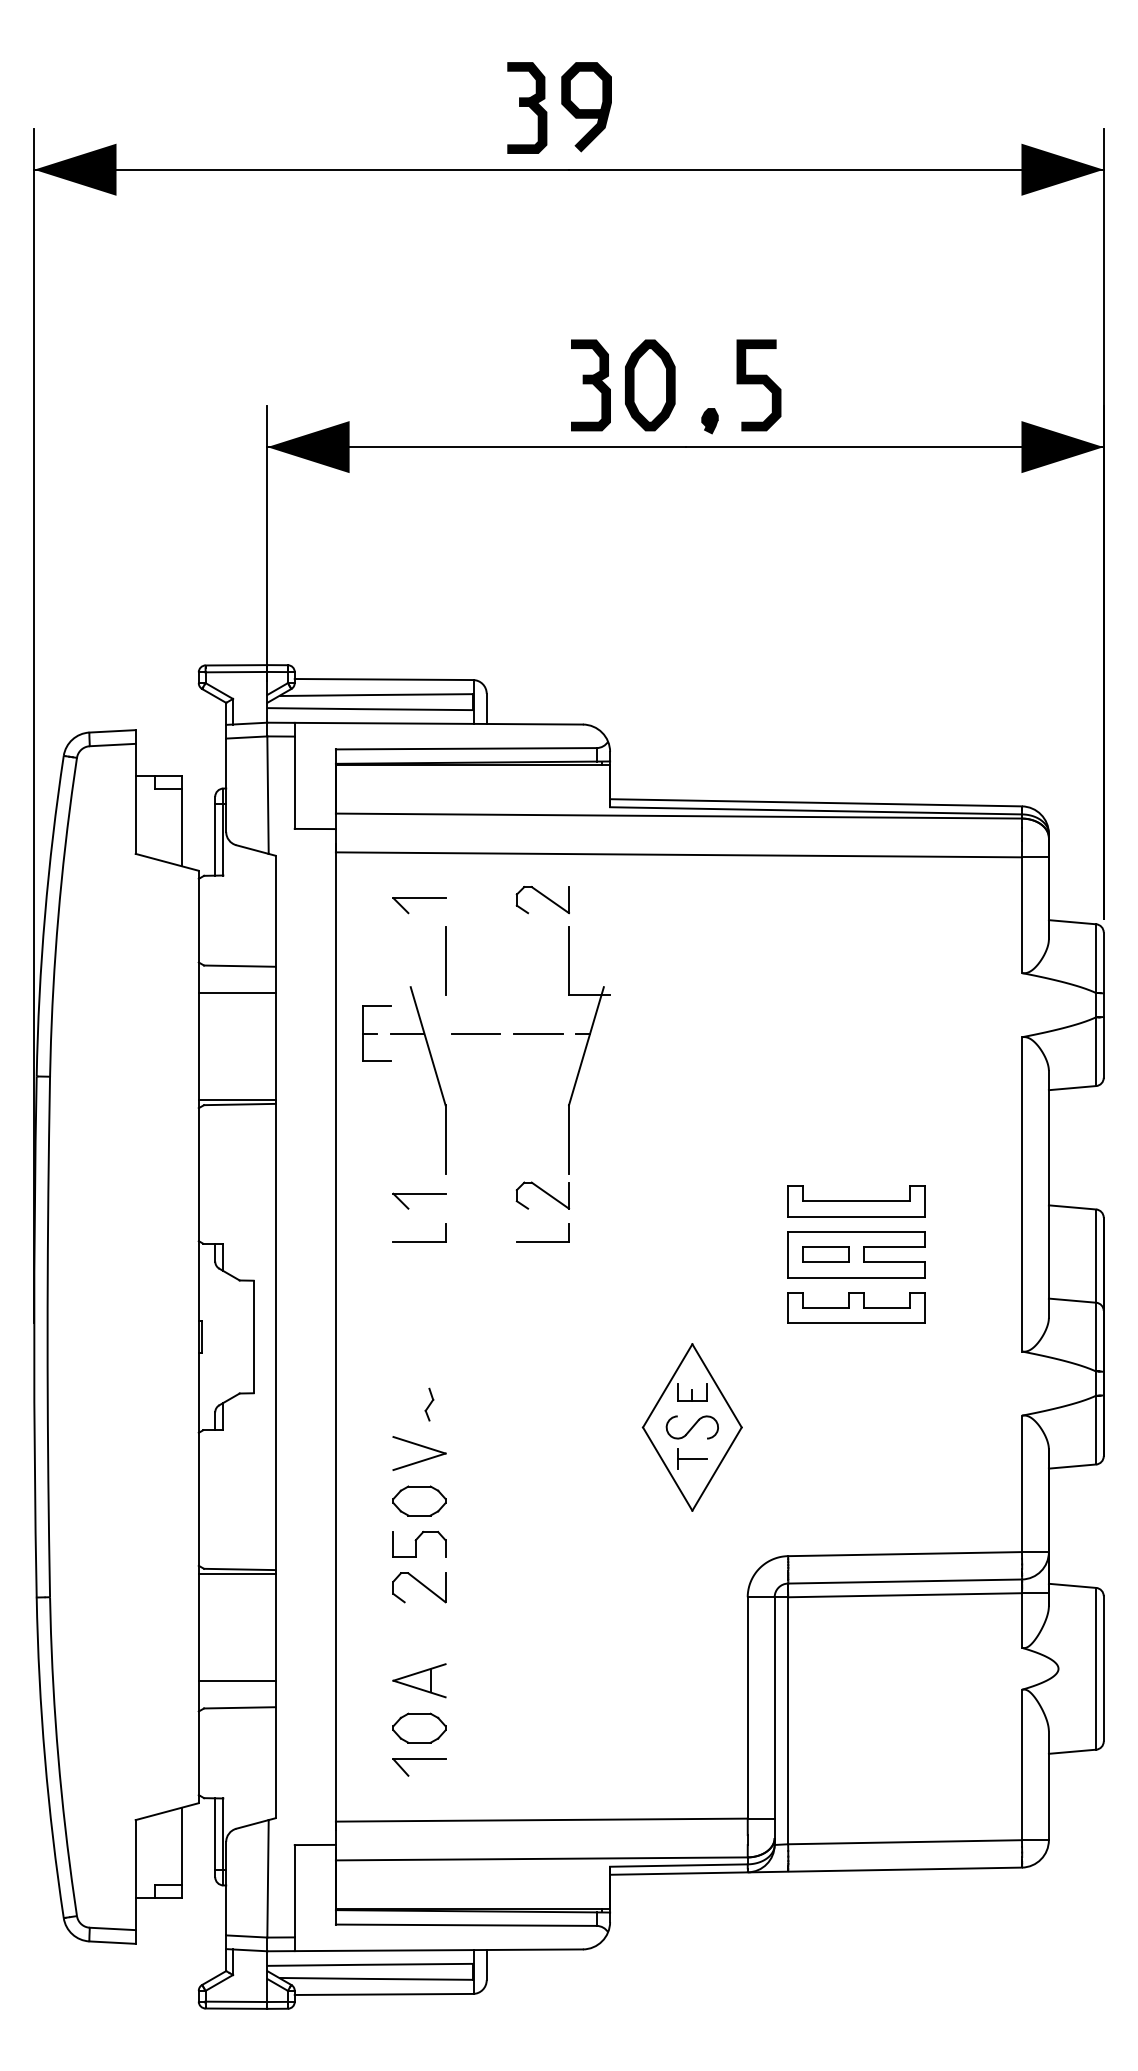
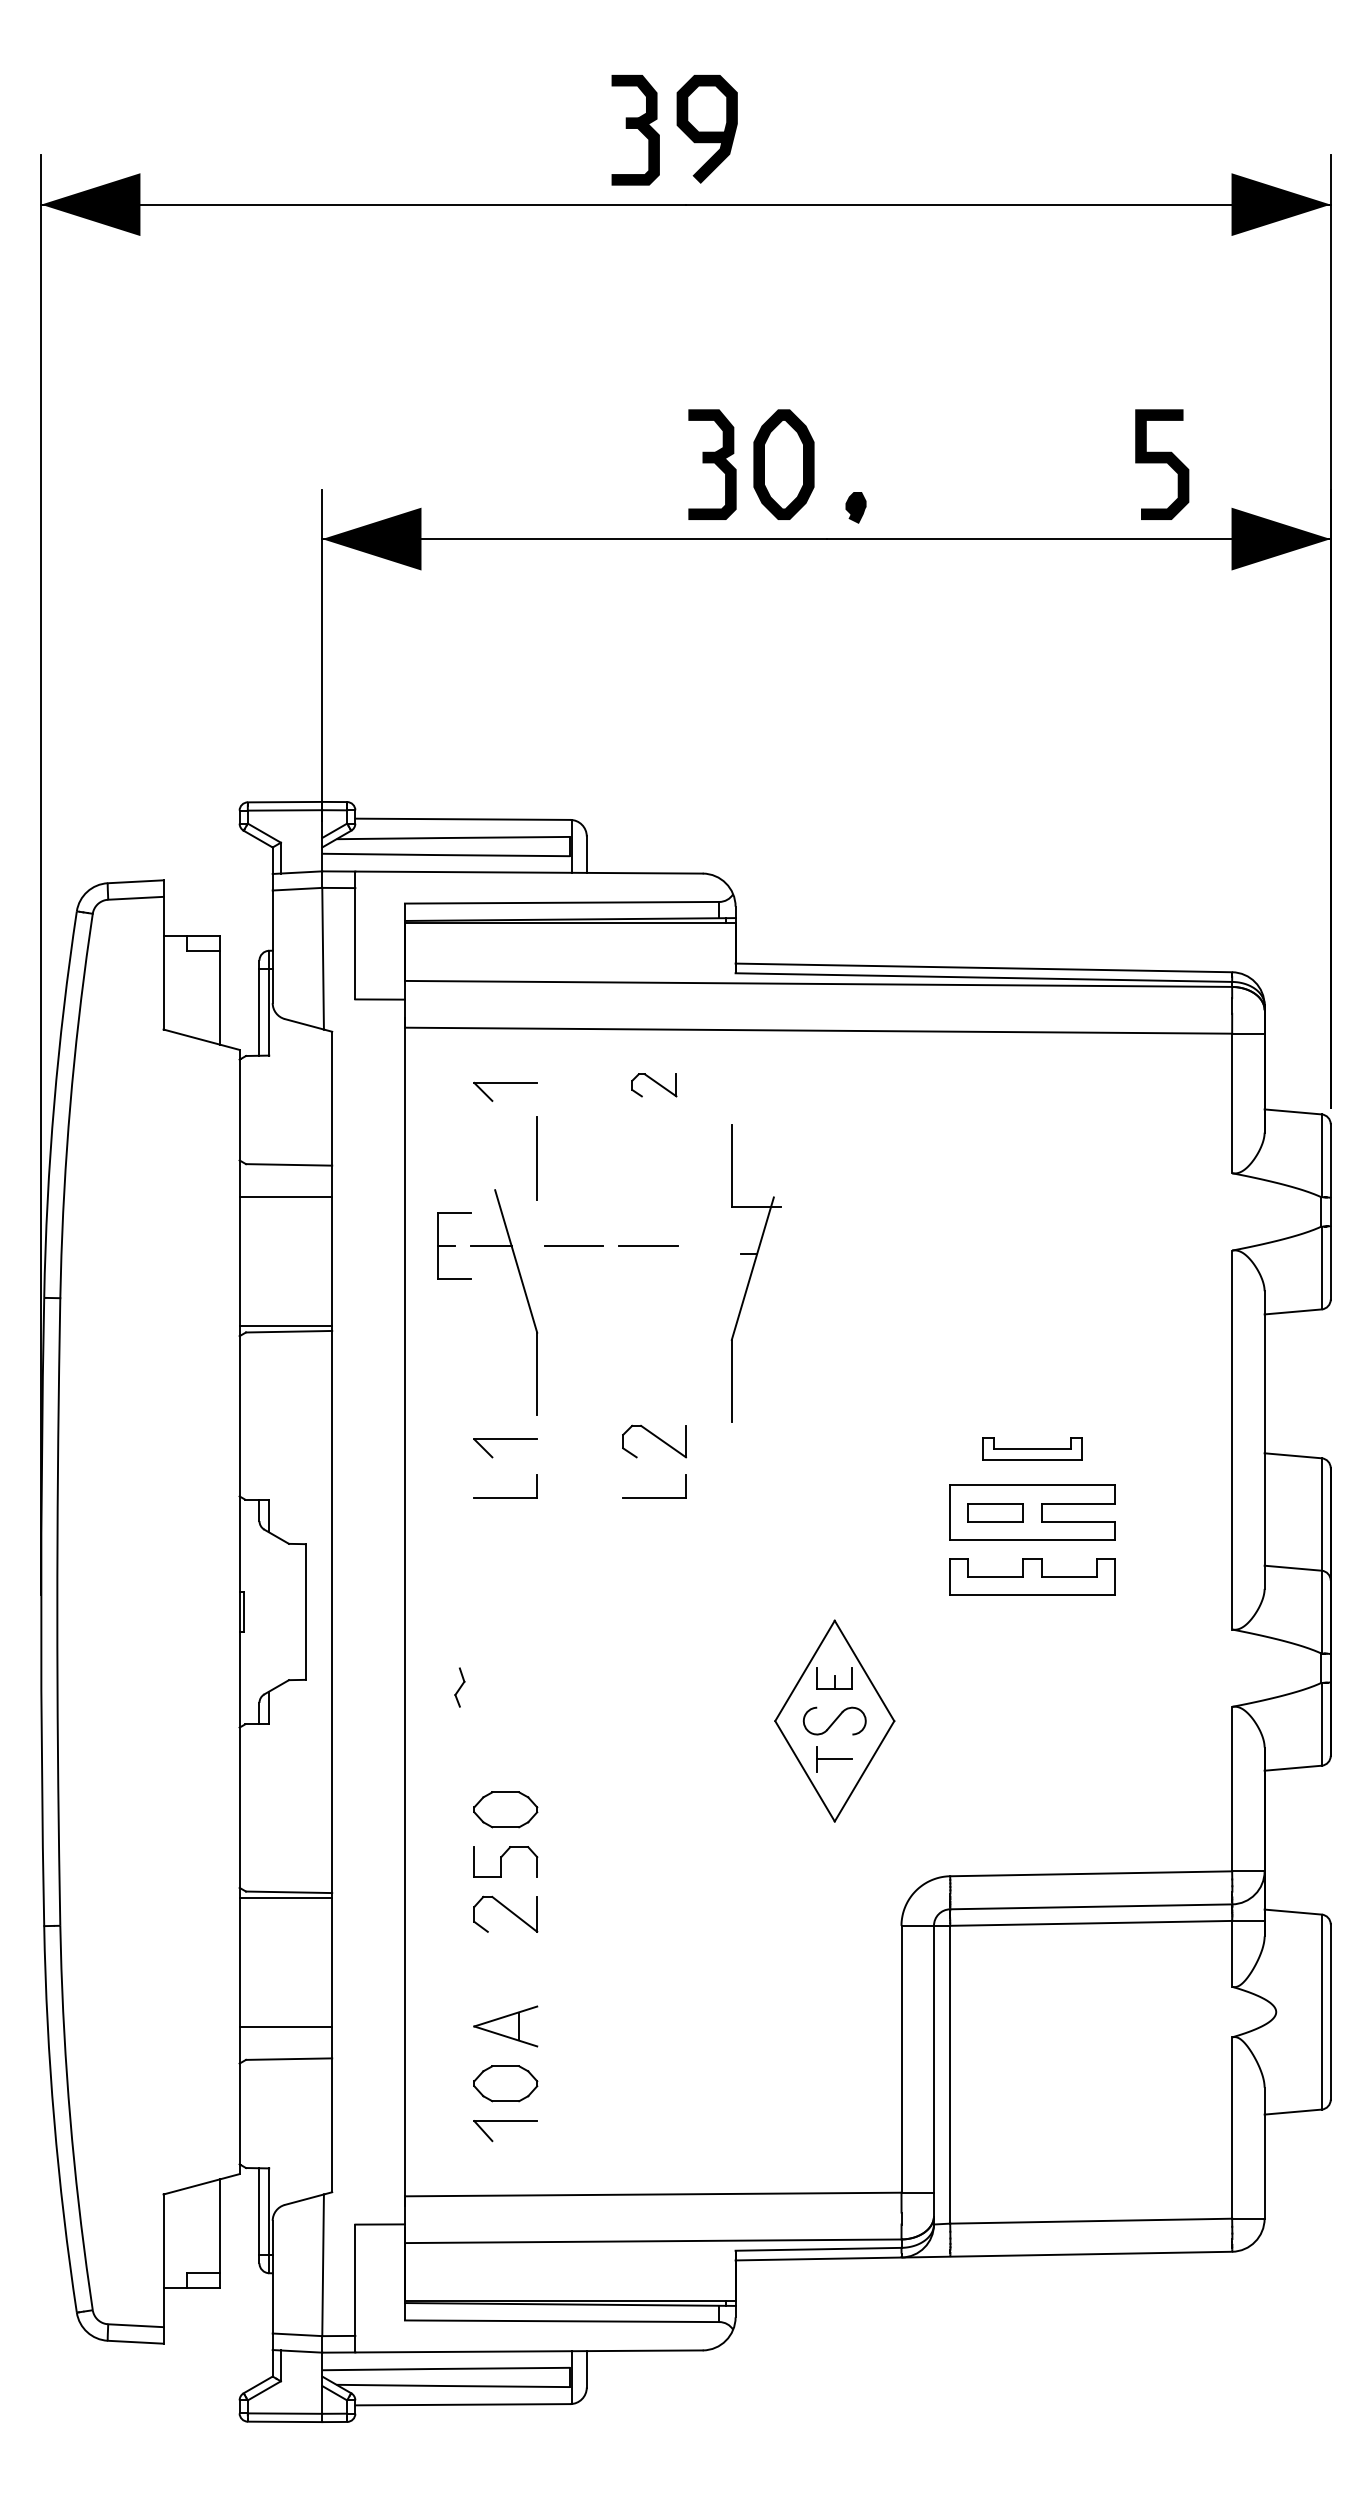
curve: (758, 384) -> (1161, 463), moved
part: (542, 900) -> (654, 1085), size x0.7
part: (589, 1050) -> (756, 1273), moved
part: (856, 1201) -> (1032, 1448), size x0.6
part: (429, 1404) -> (459, 1687), moved
part: (422, 1447) -> (509, 1745), removed

